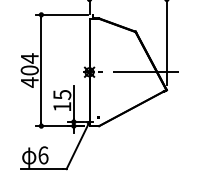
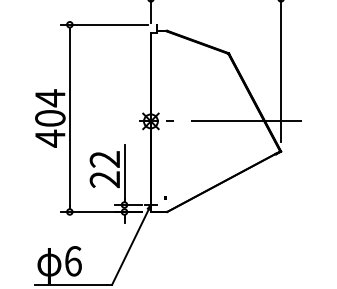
text: (62, 100) -> (105, 168), 15 -> 22

